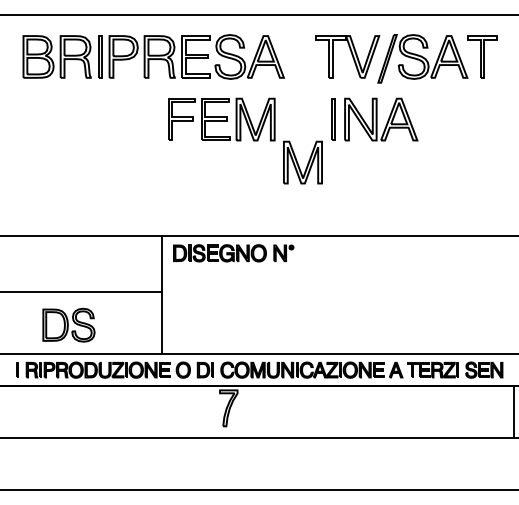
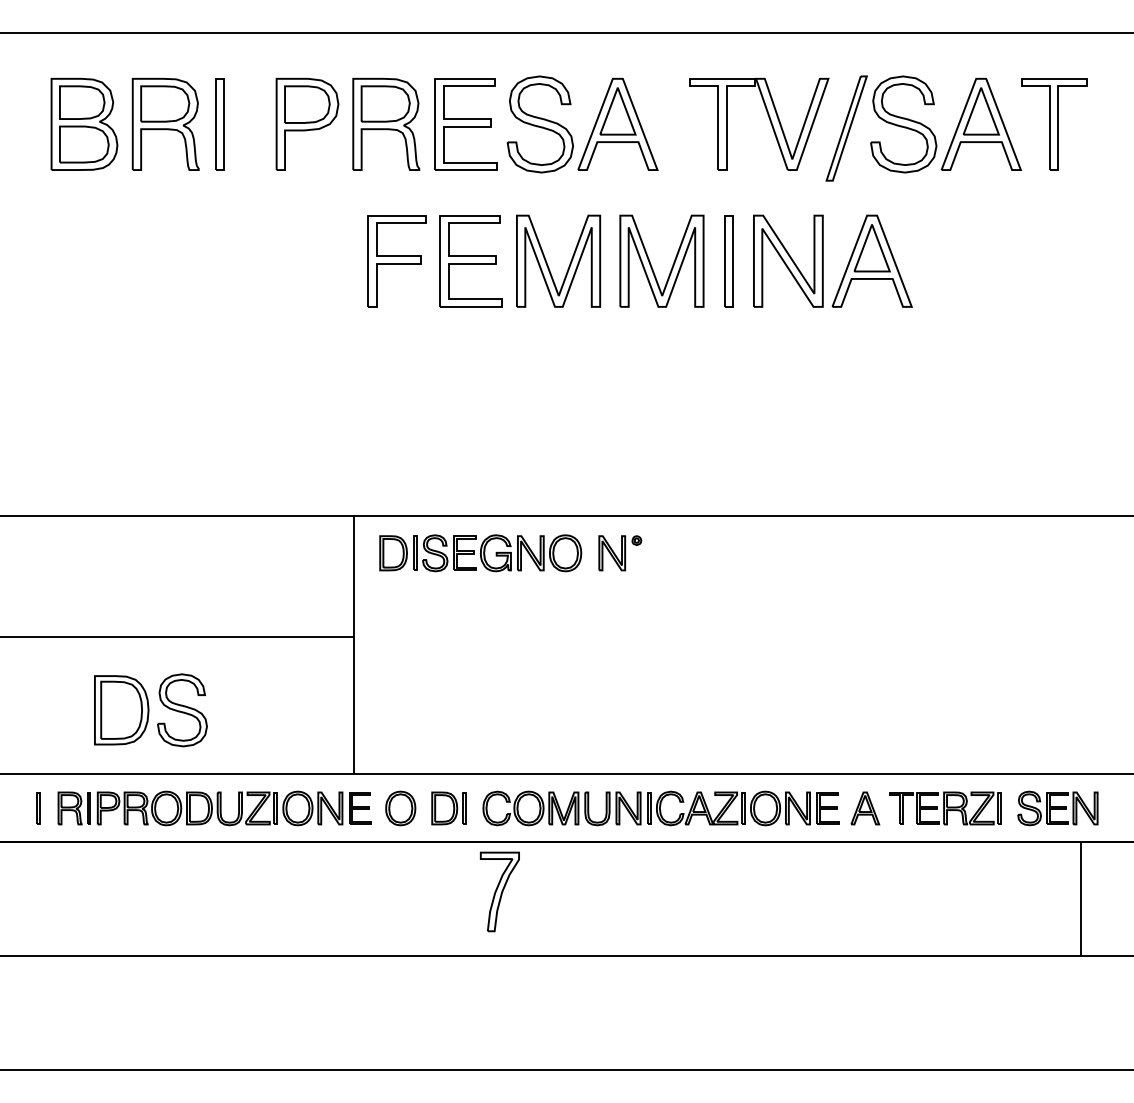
part: (196, 56) -> (466, 123), moved
part: (302, 162) -> (660, 261), moved
line: (513, 411) -> (1080, 898), moved

